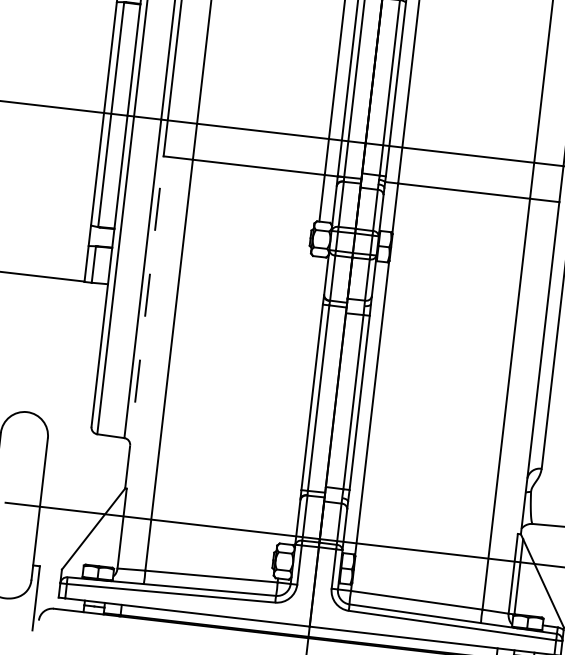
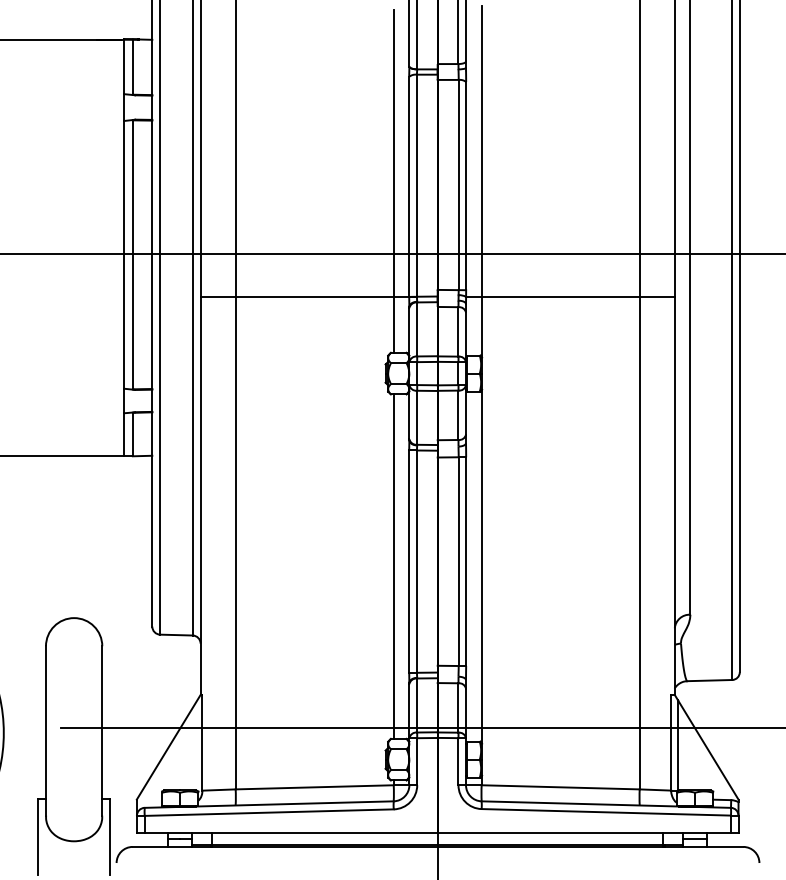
line: (144, 322) -> (200, 495), dashed -> solid
line: (298, 399) -> (393, 566), added

